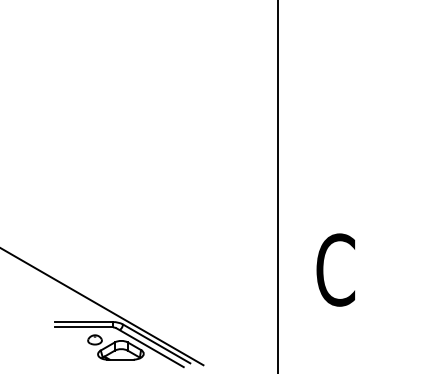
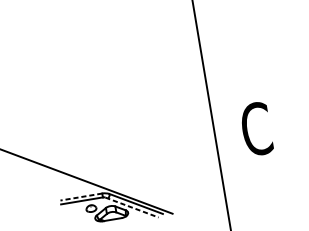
line: (83, 322) -> (80, 197), solid -> dashed
line: (150, 347) -> (132, 207), solid -> dashed

